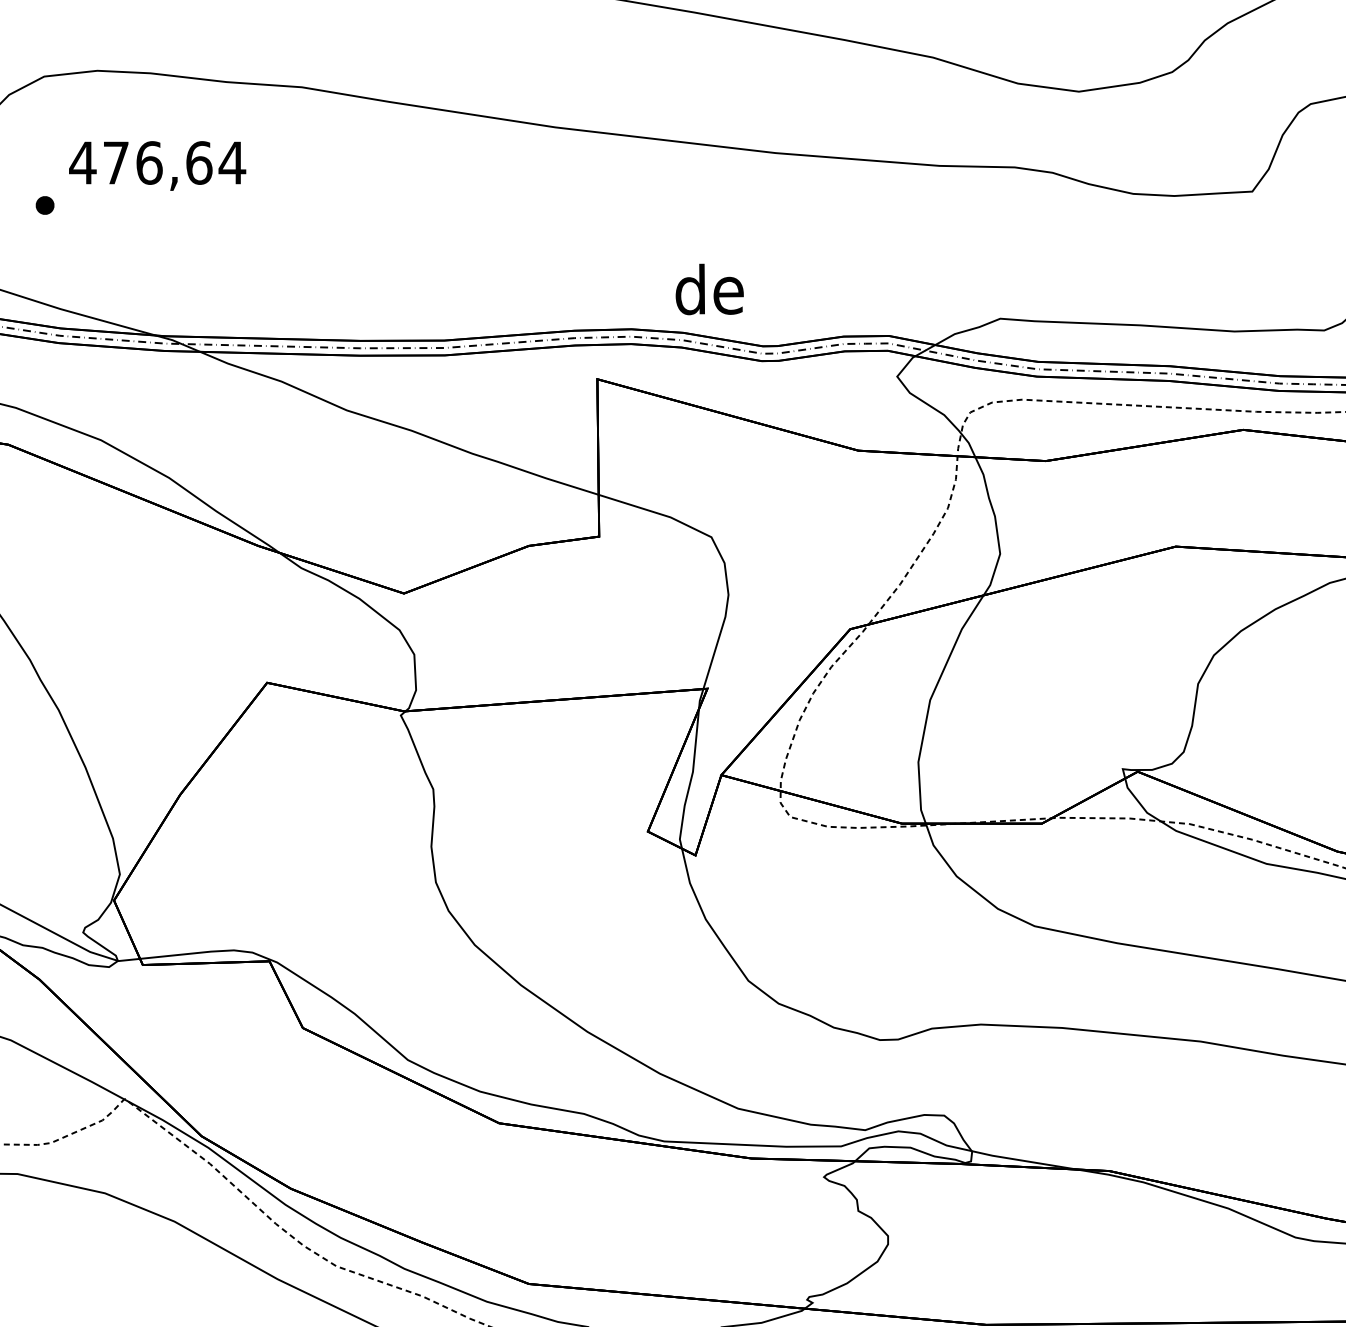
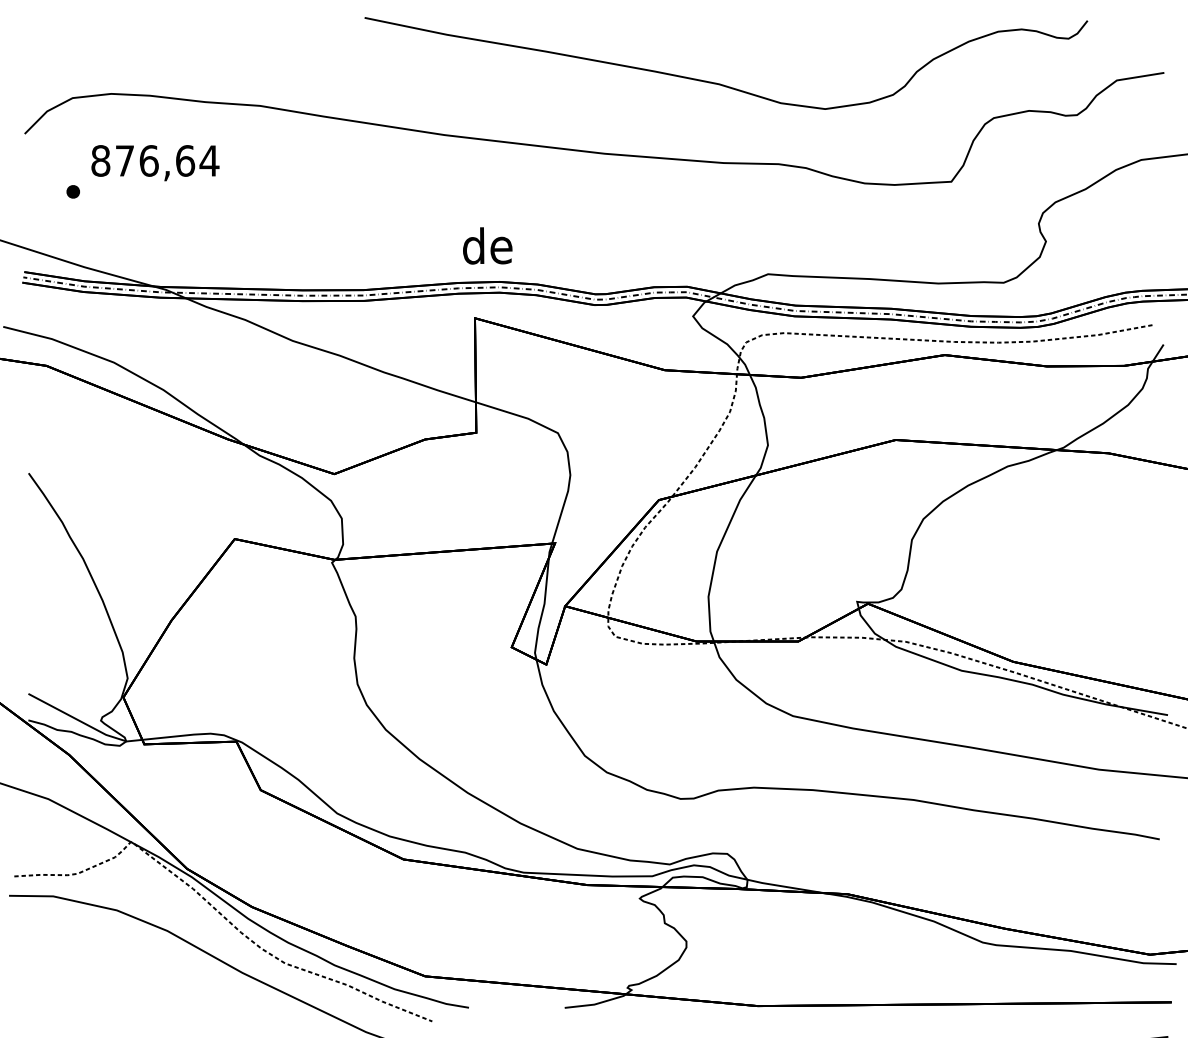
text: (82, 162) -> (100, 160), 476,64 -> 876,64
text: (709, 288) -> (487, 245), moved

